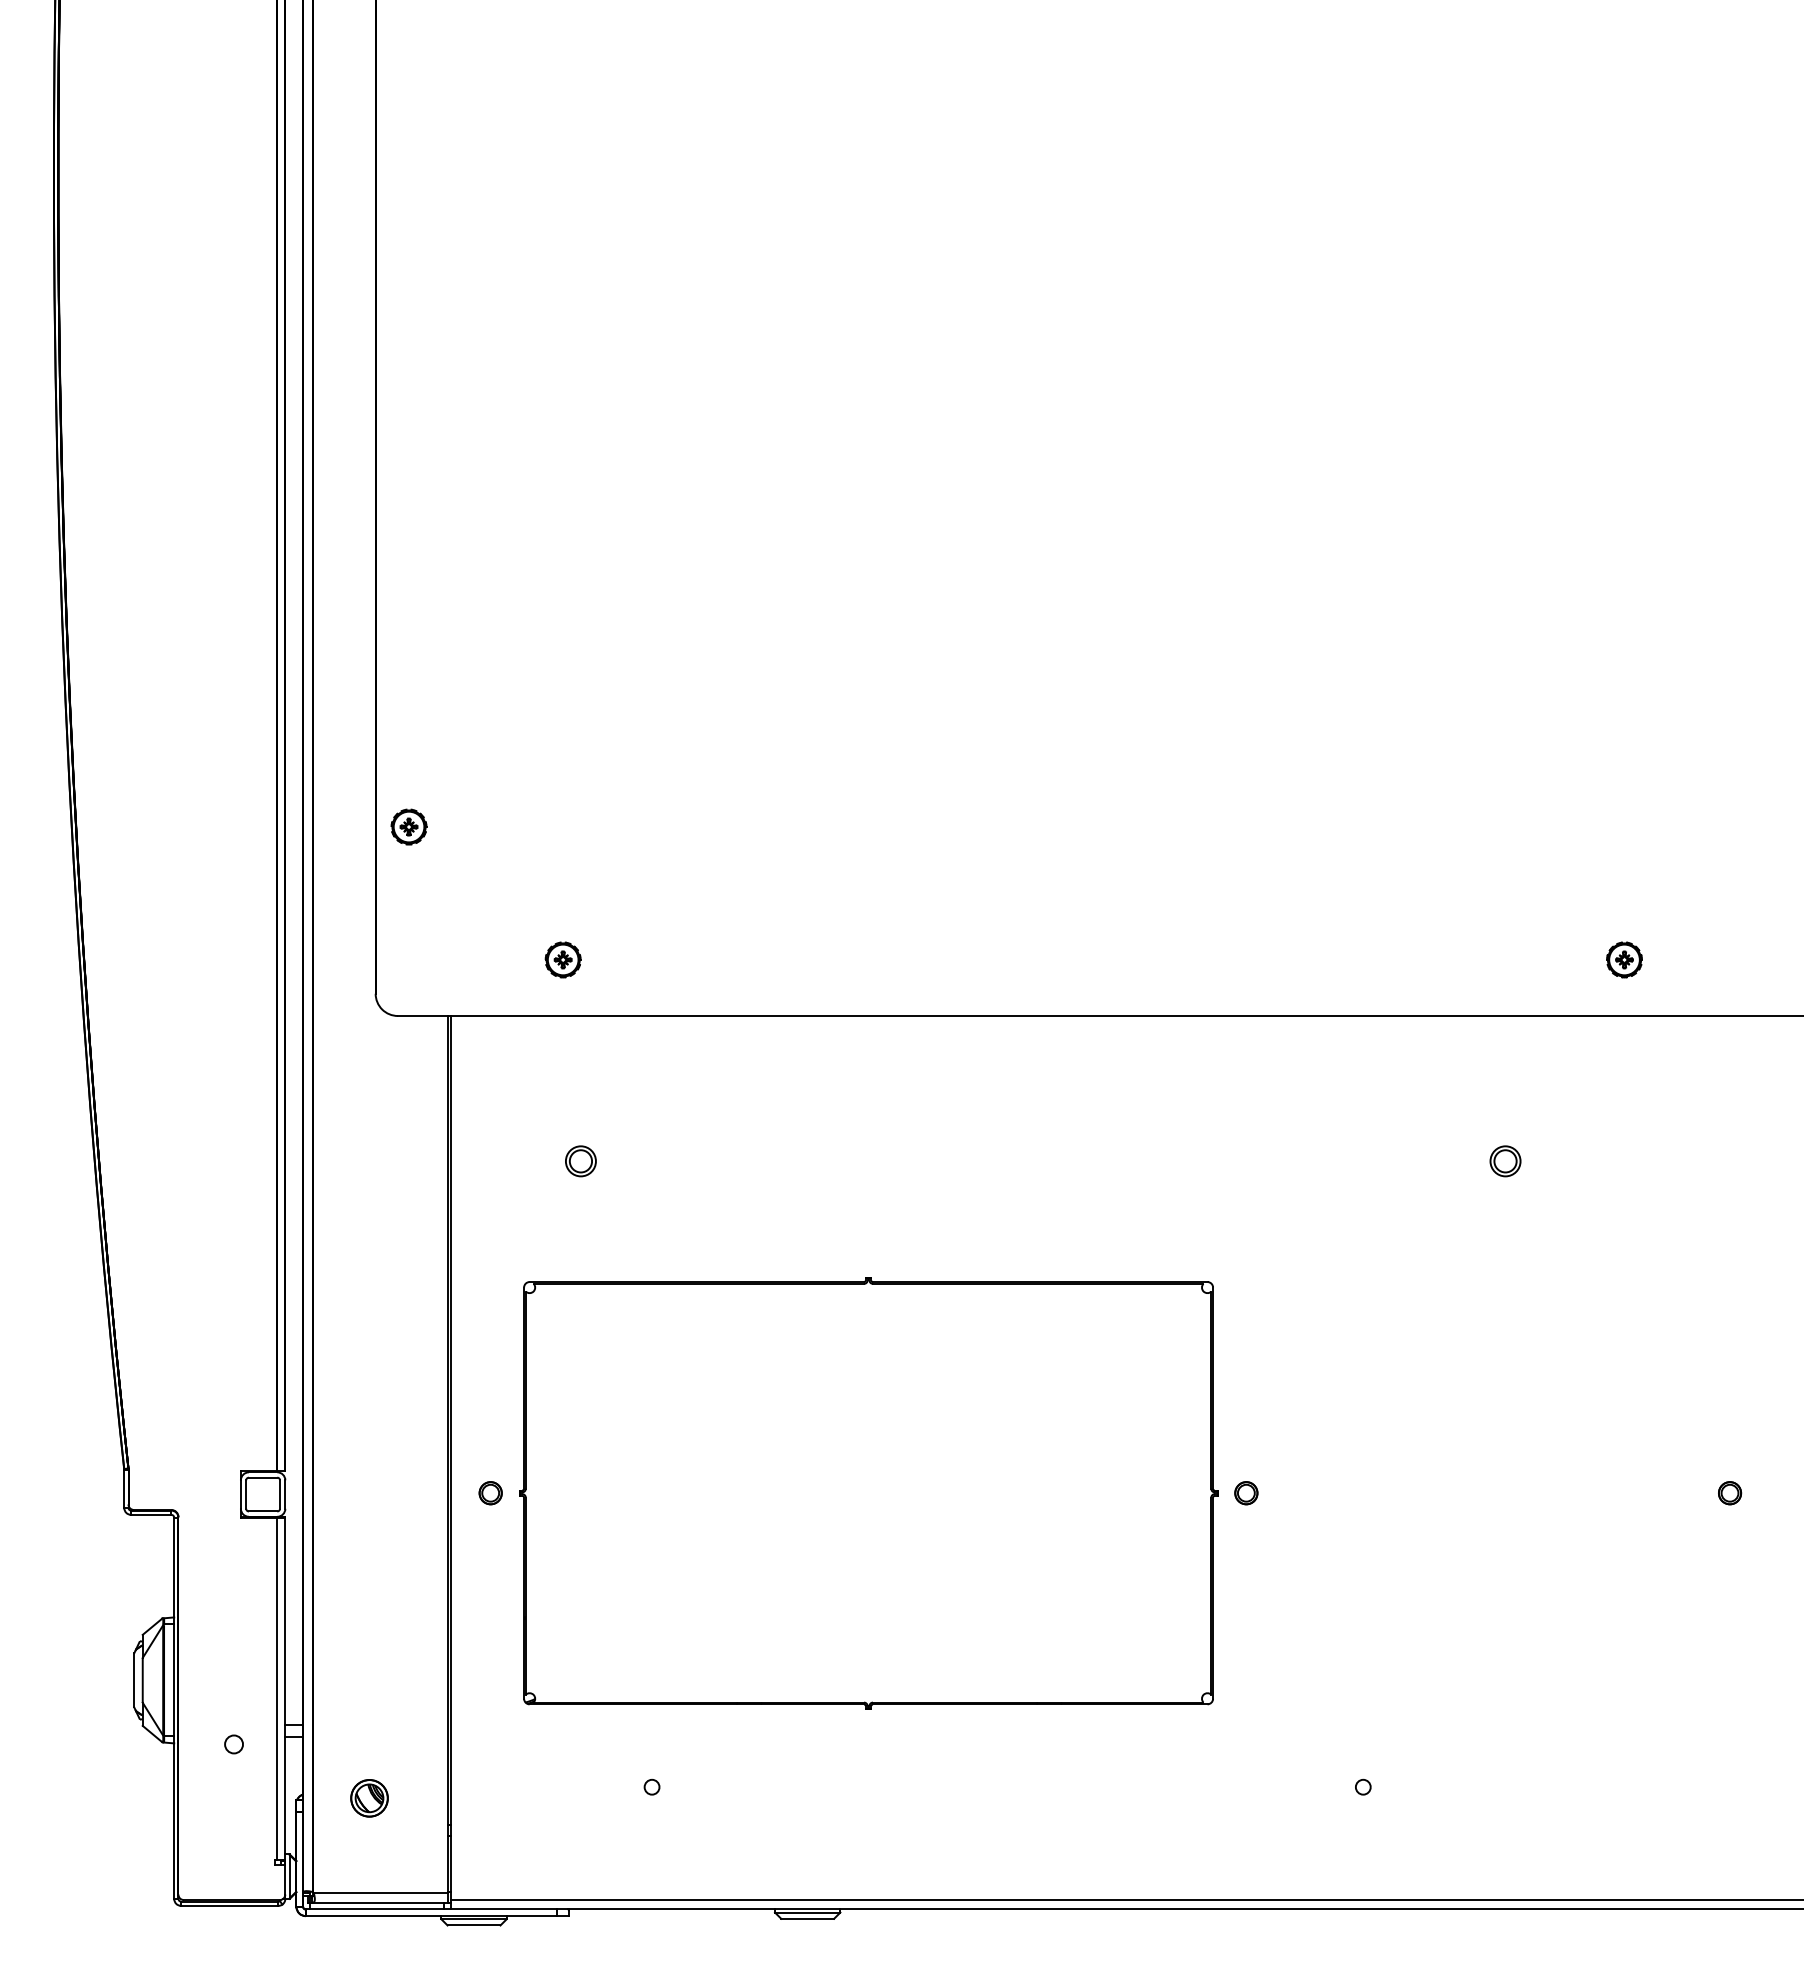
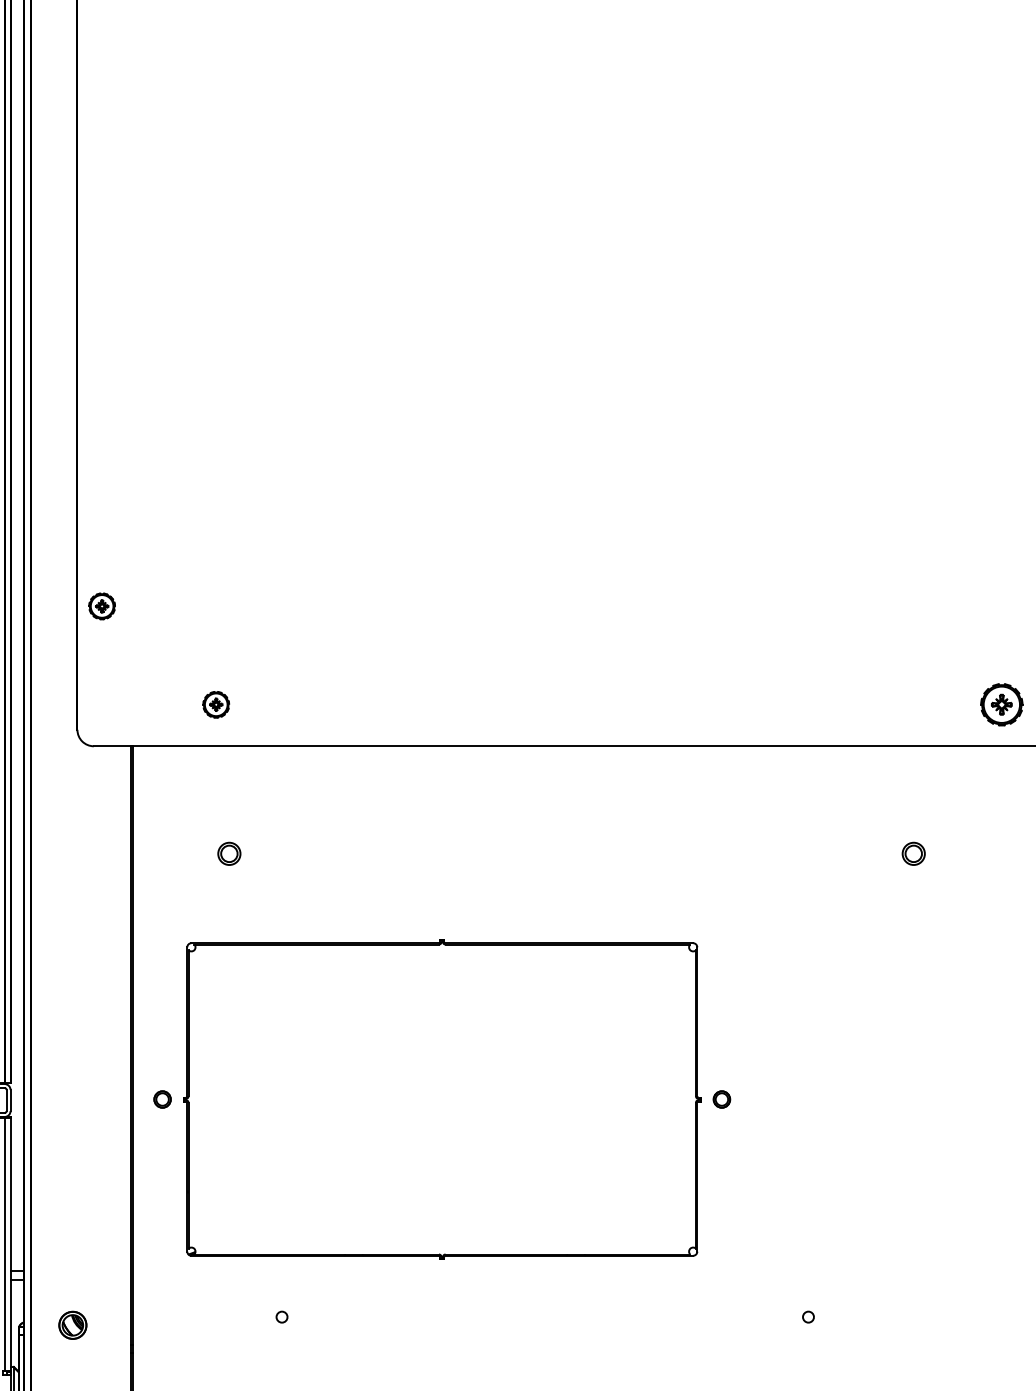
part: (1624, 959) -> (1001, 704), size x1.6

